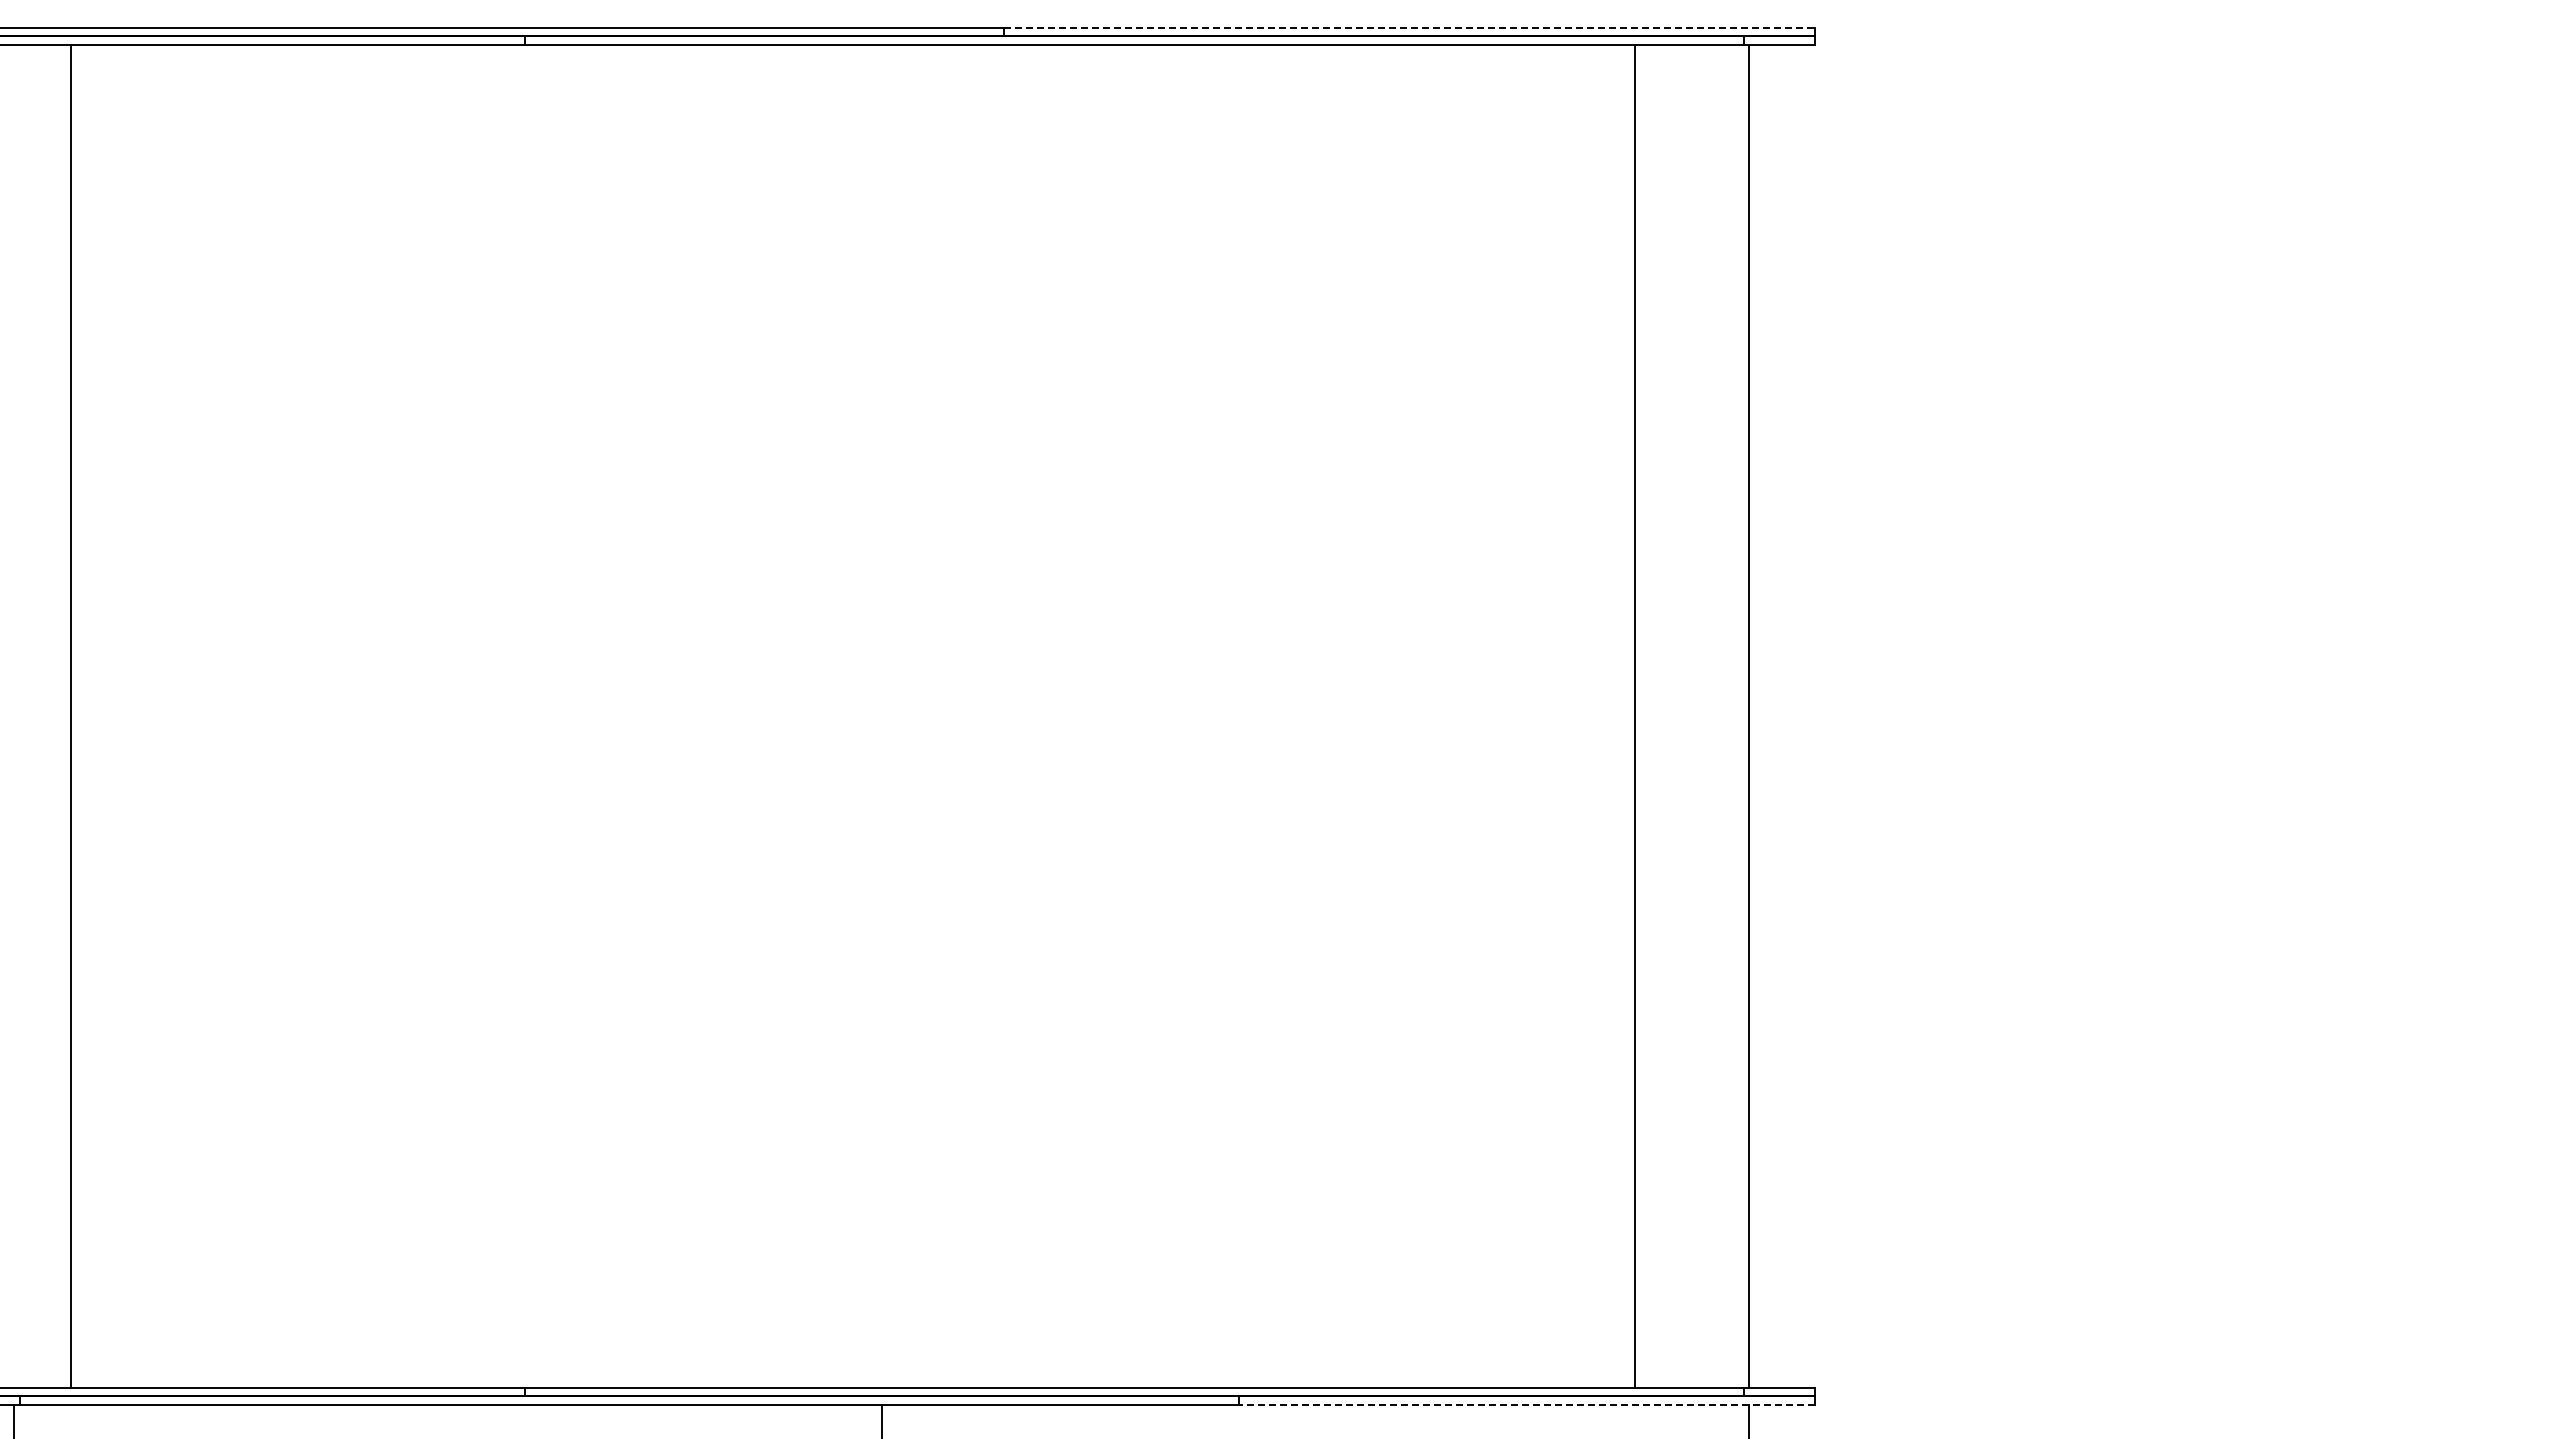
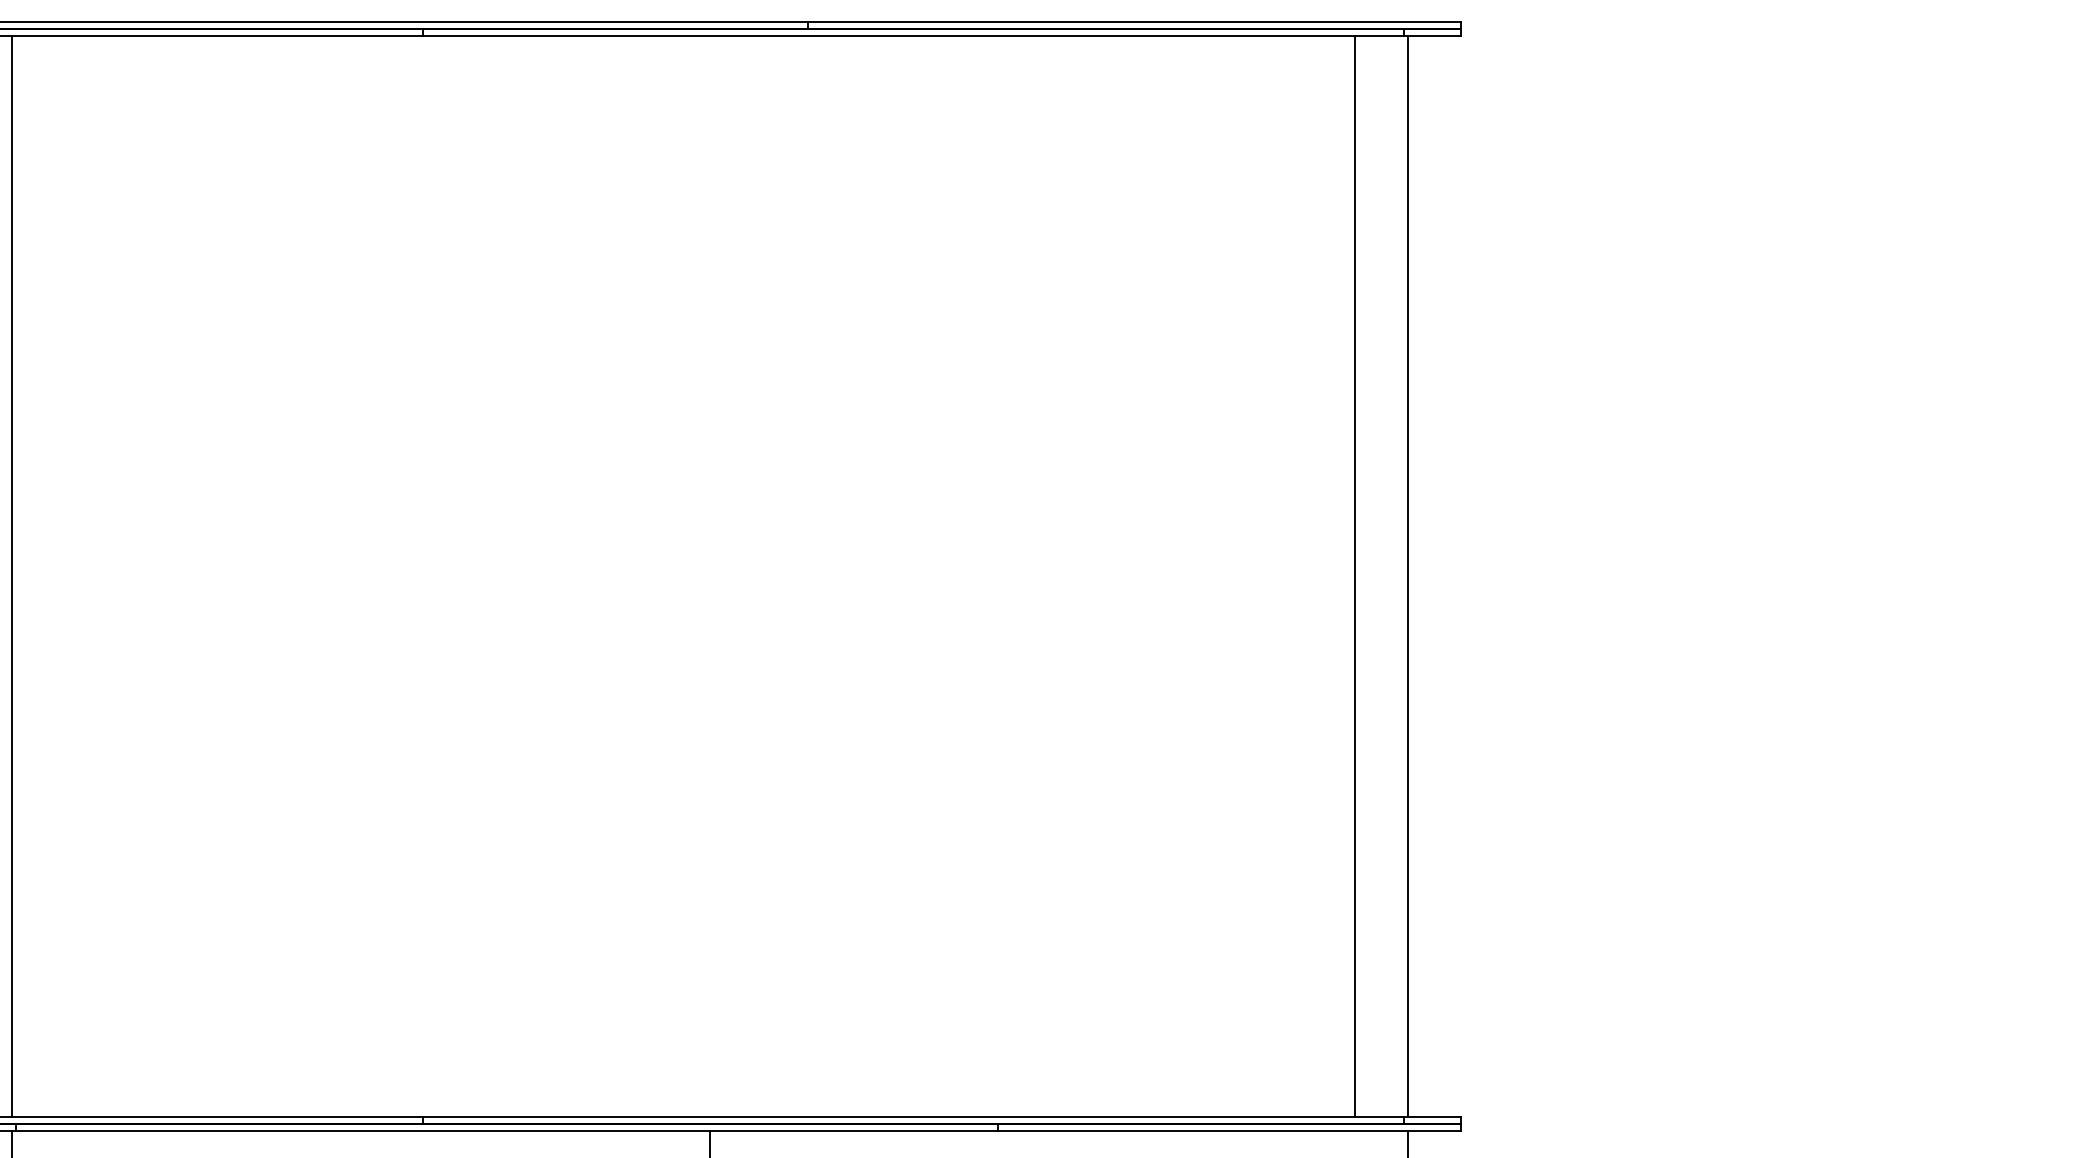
line: (1409, 27) -> (1134, 21), dashed -> solid
line: (71, 716) -> (11, 576), moved
line: (1635, 716) -> (1355, 576), moved
line: (1526, 1405) -> (1228, 1131), dashed -> solid

